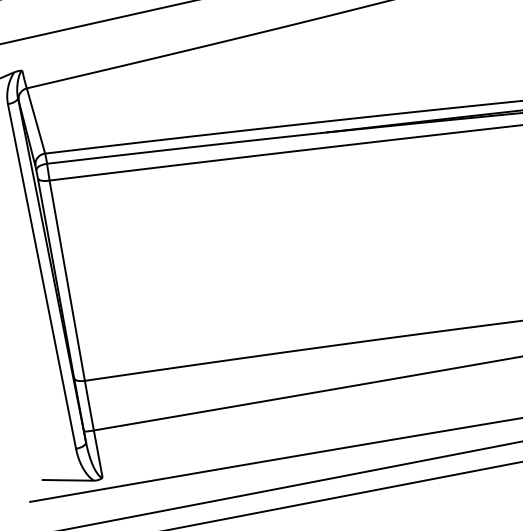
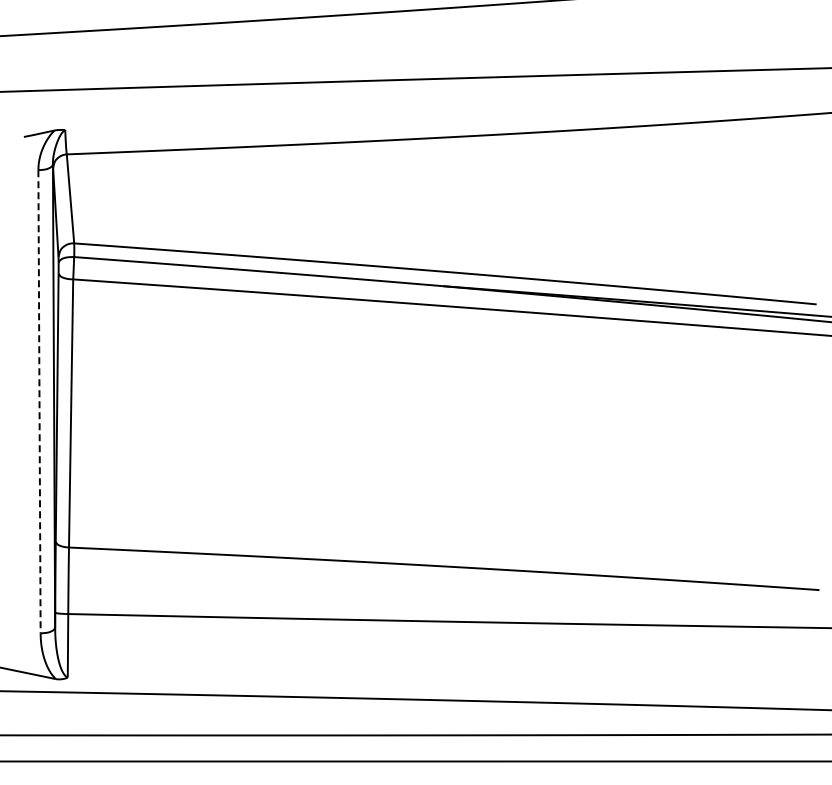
line: (41, 276) -> (39, 401), solid -> dashed

